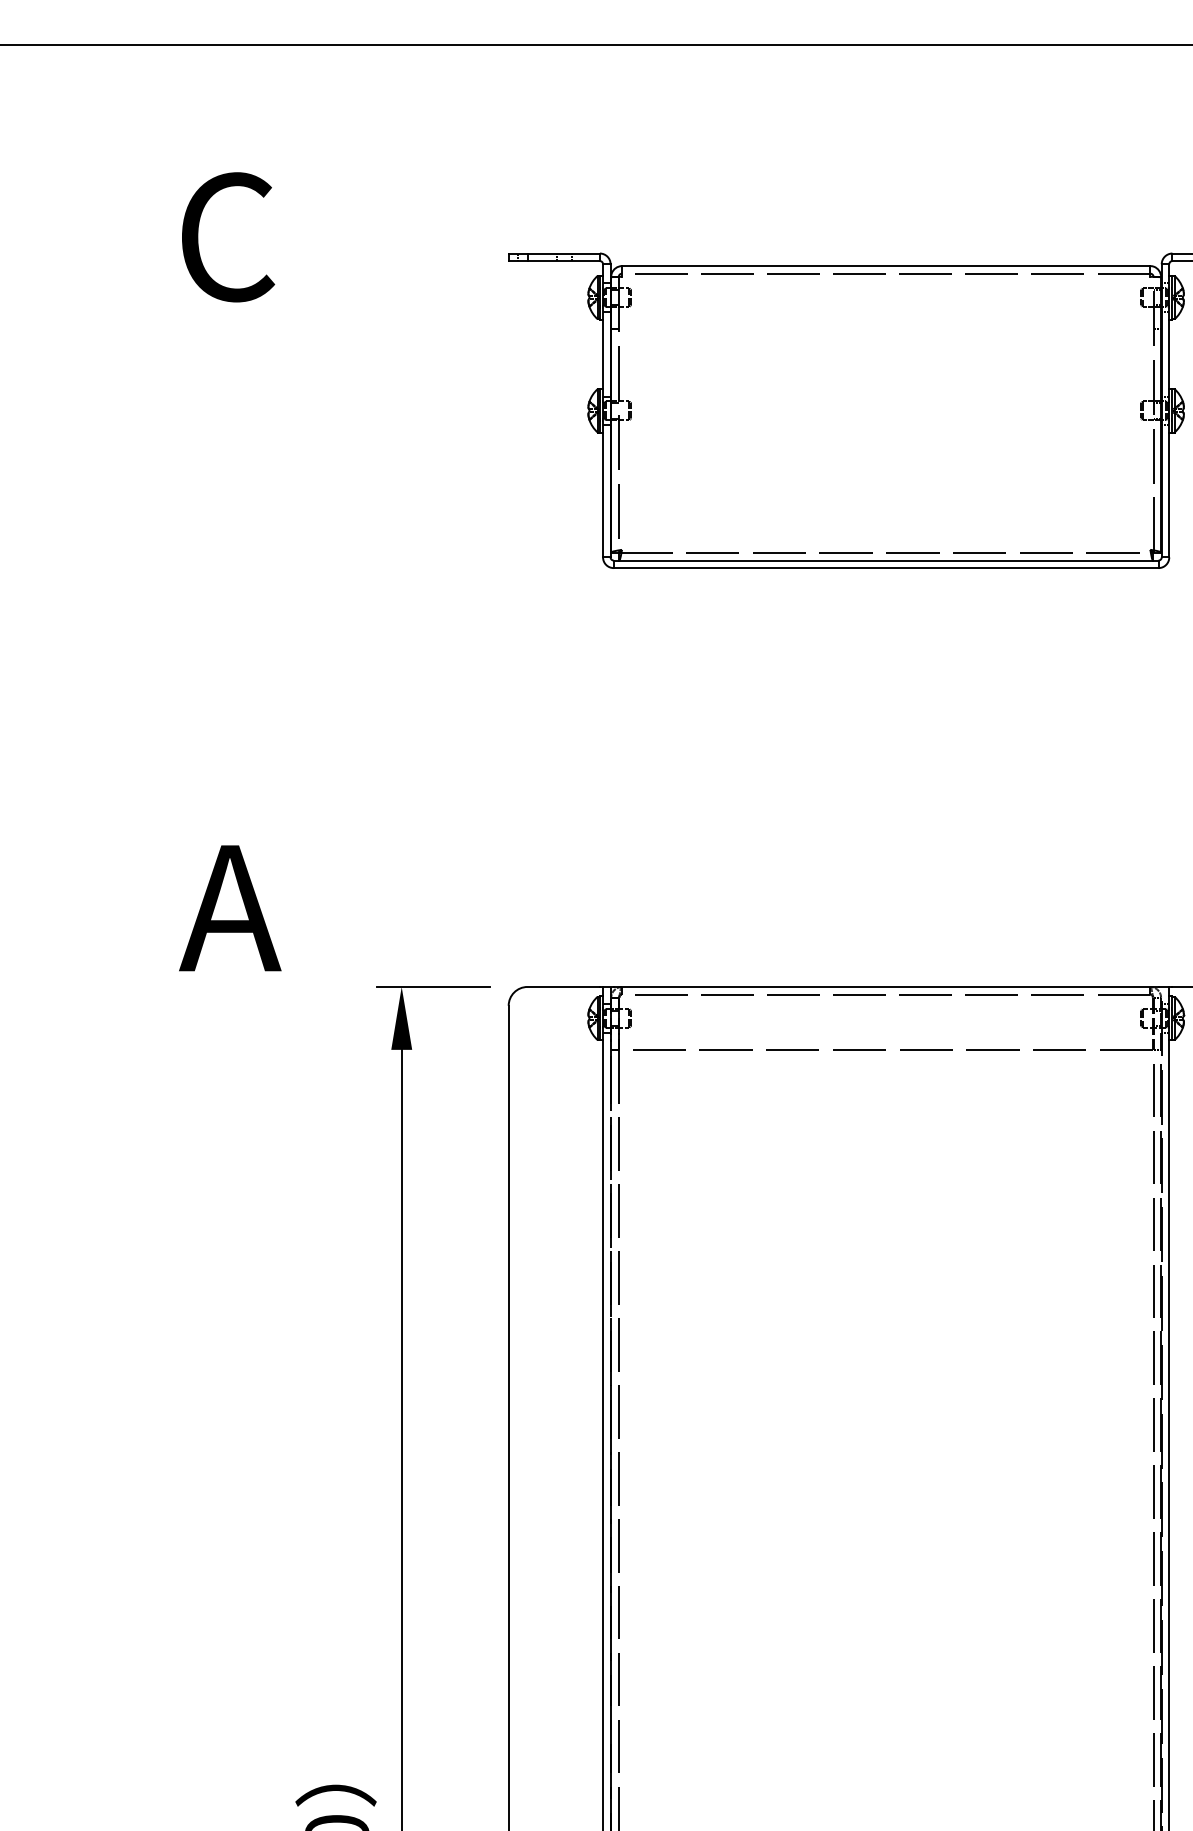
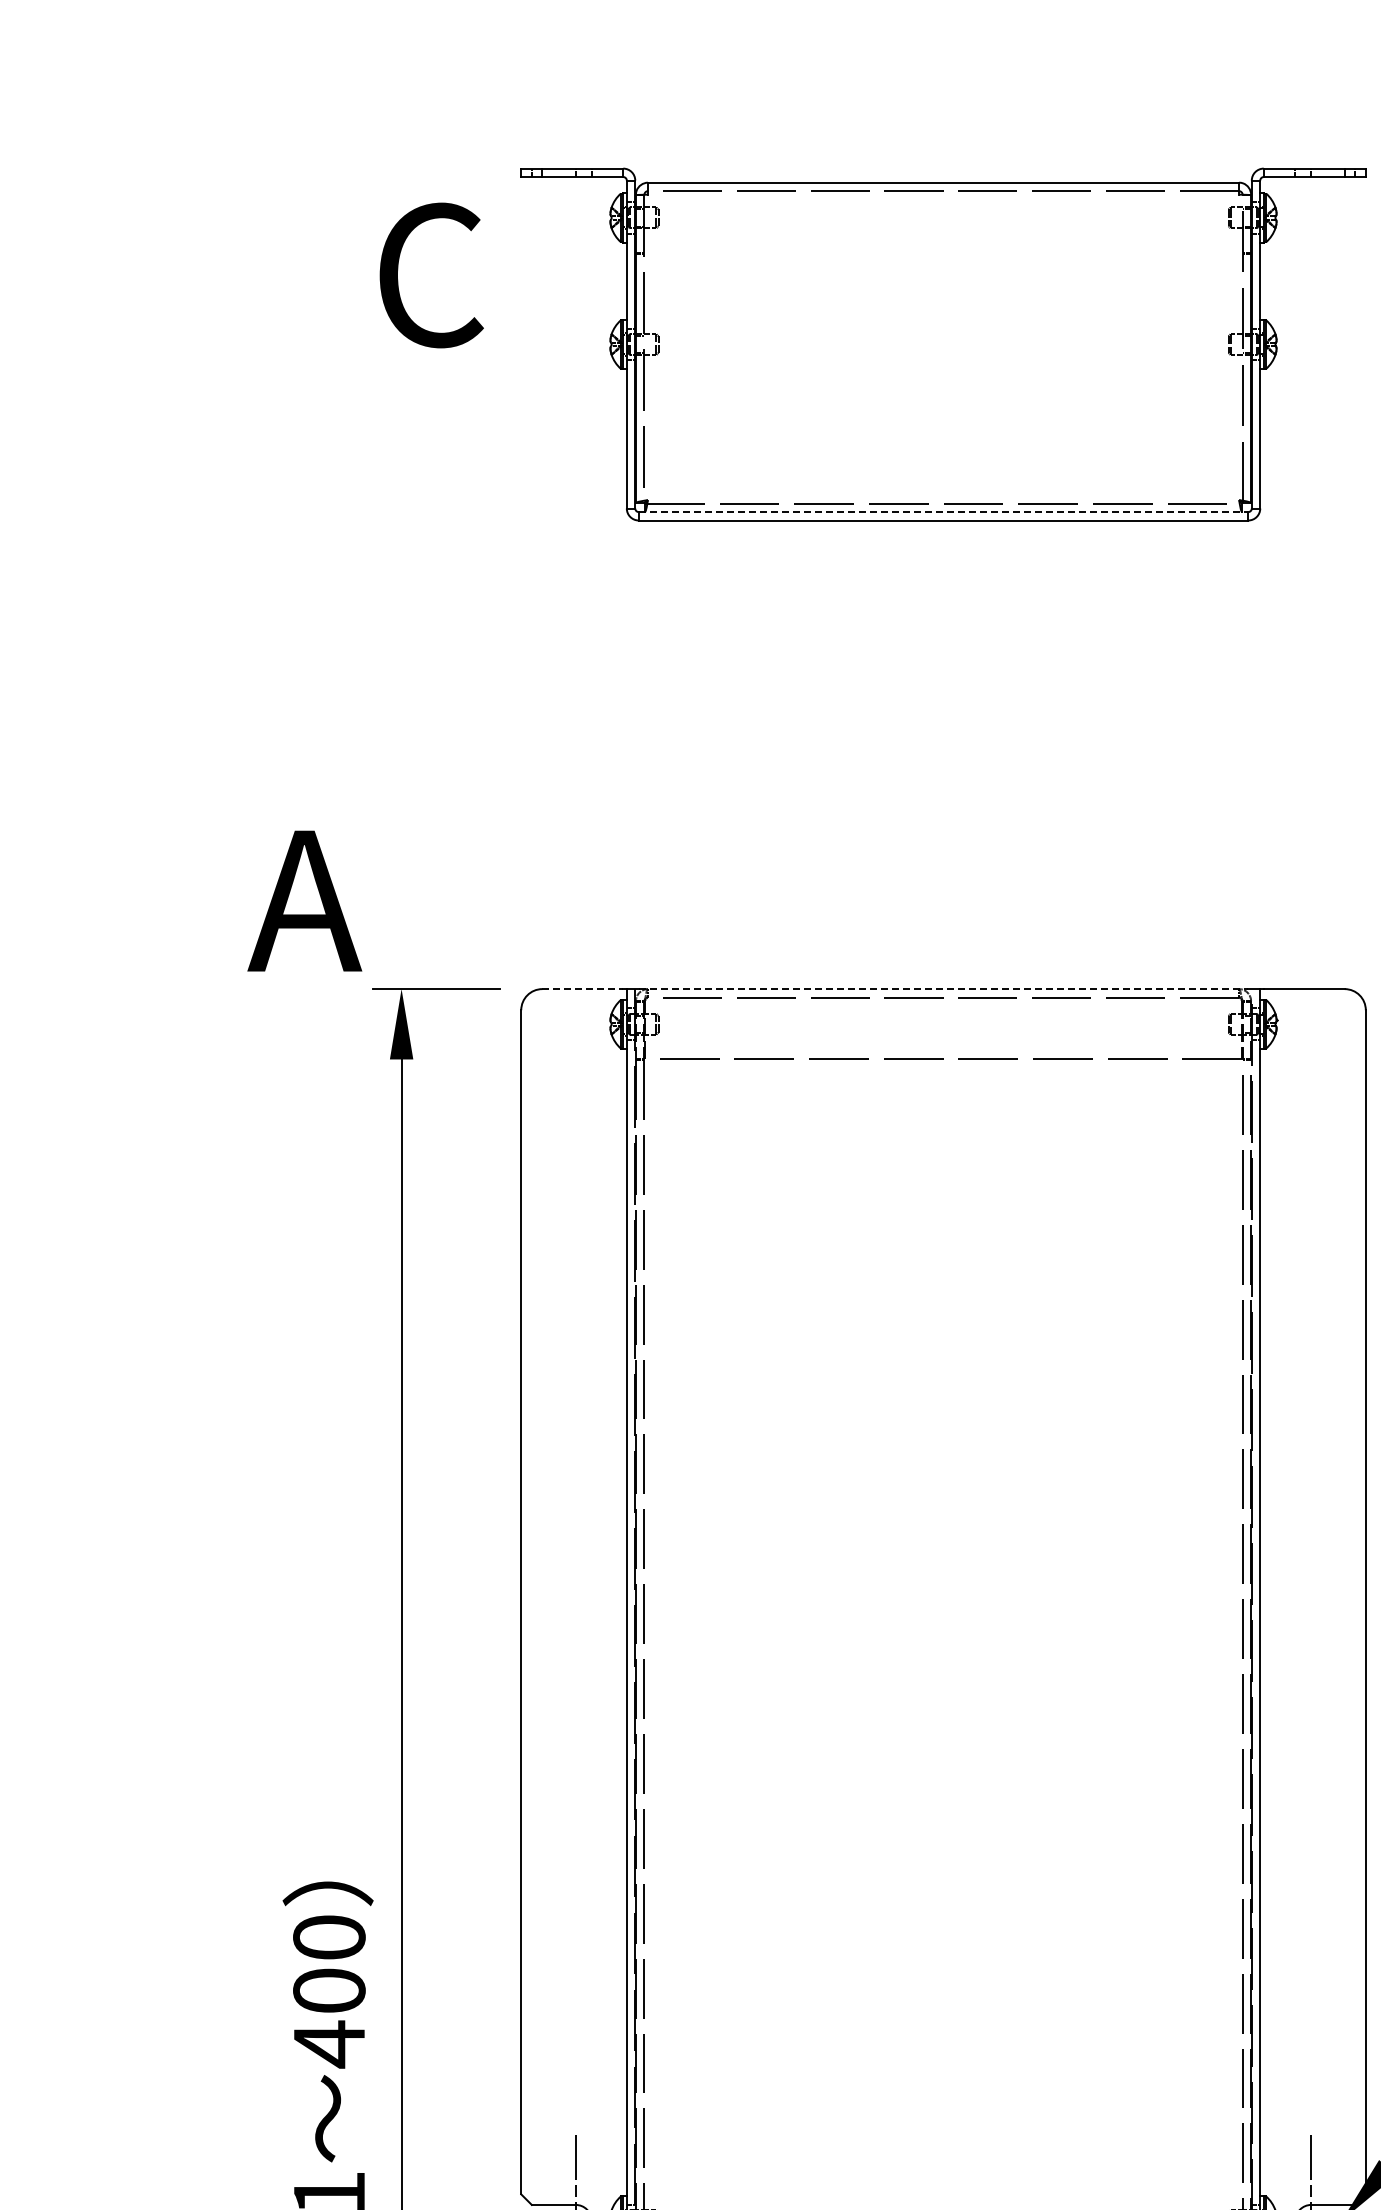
text: (228, 237) -> (431, 275), moved
line: (886, 560) -> (943, 512), solid -> dashed
text: (230, 907) -> (304, 900), moved
line: (564, 987) -> (583, 989), solid -> dashed
line: (886, 987) -> (943, 989), solid -> dashed

